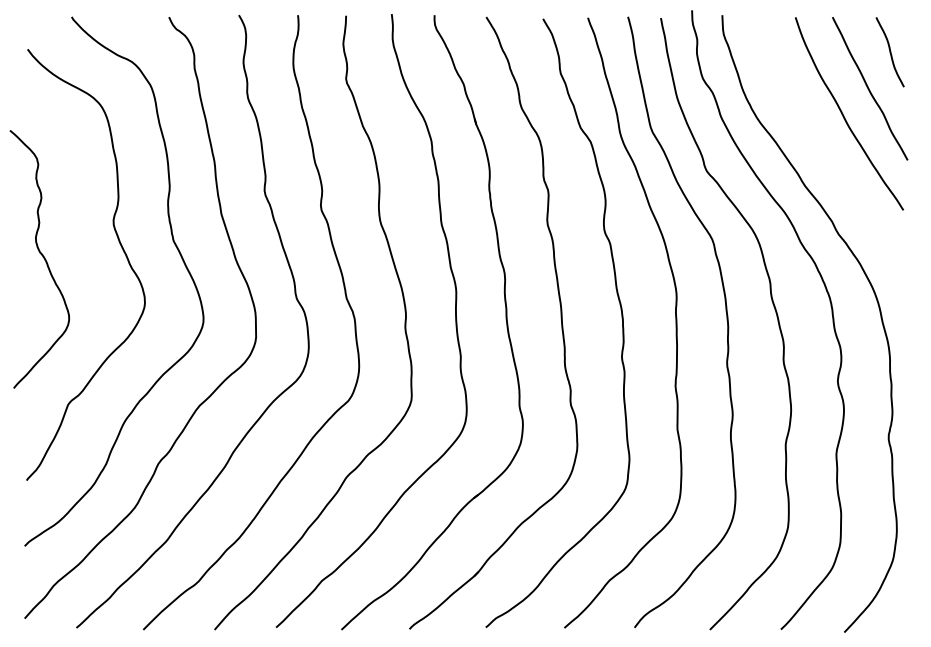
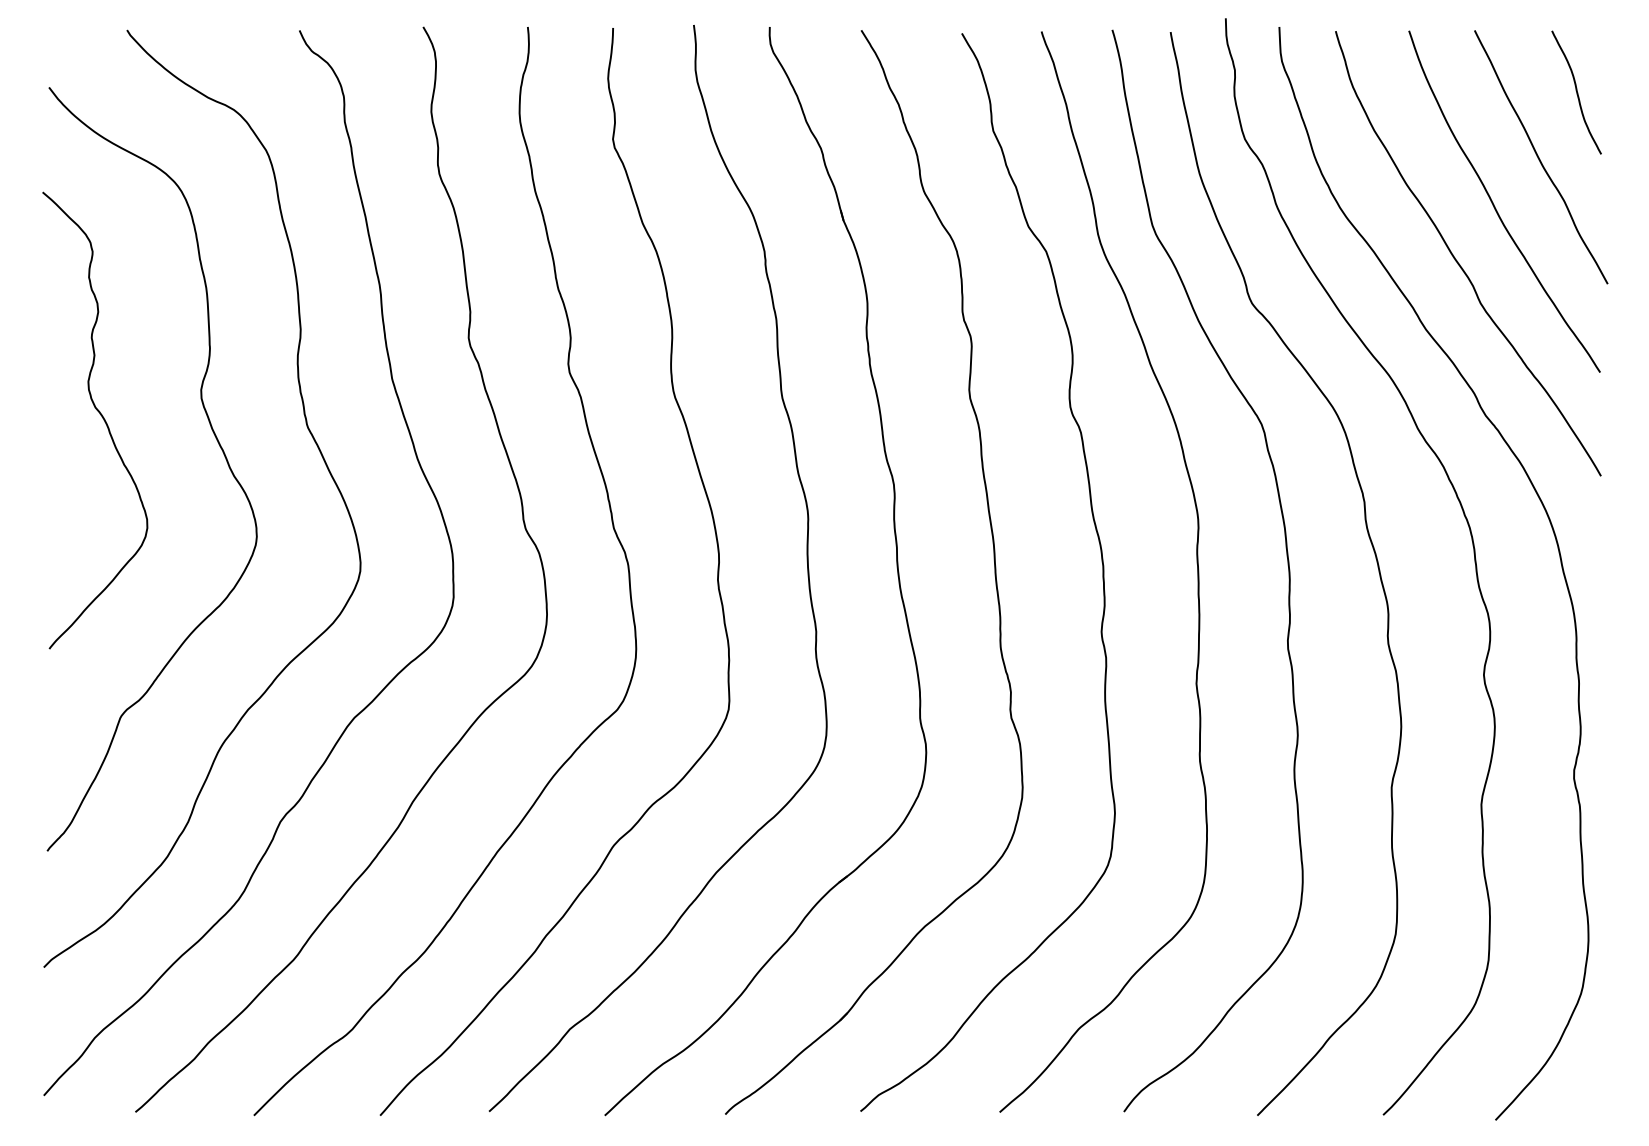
curve: (822, 145) -> (1456, 257), added
curve: (42, 257) -> (100, 417), moved

